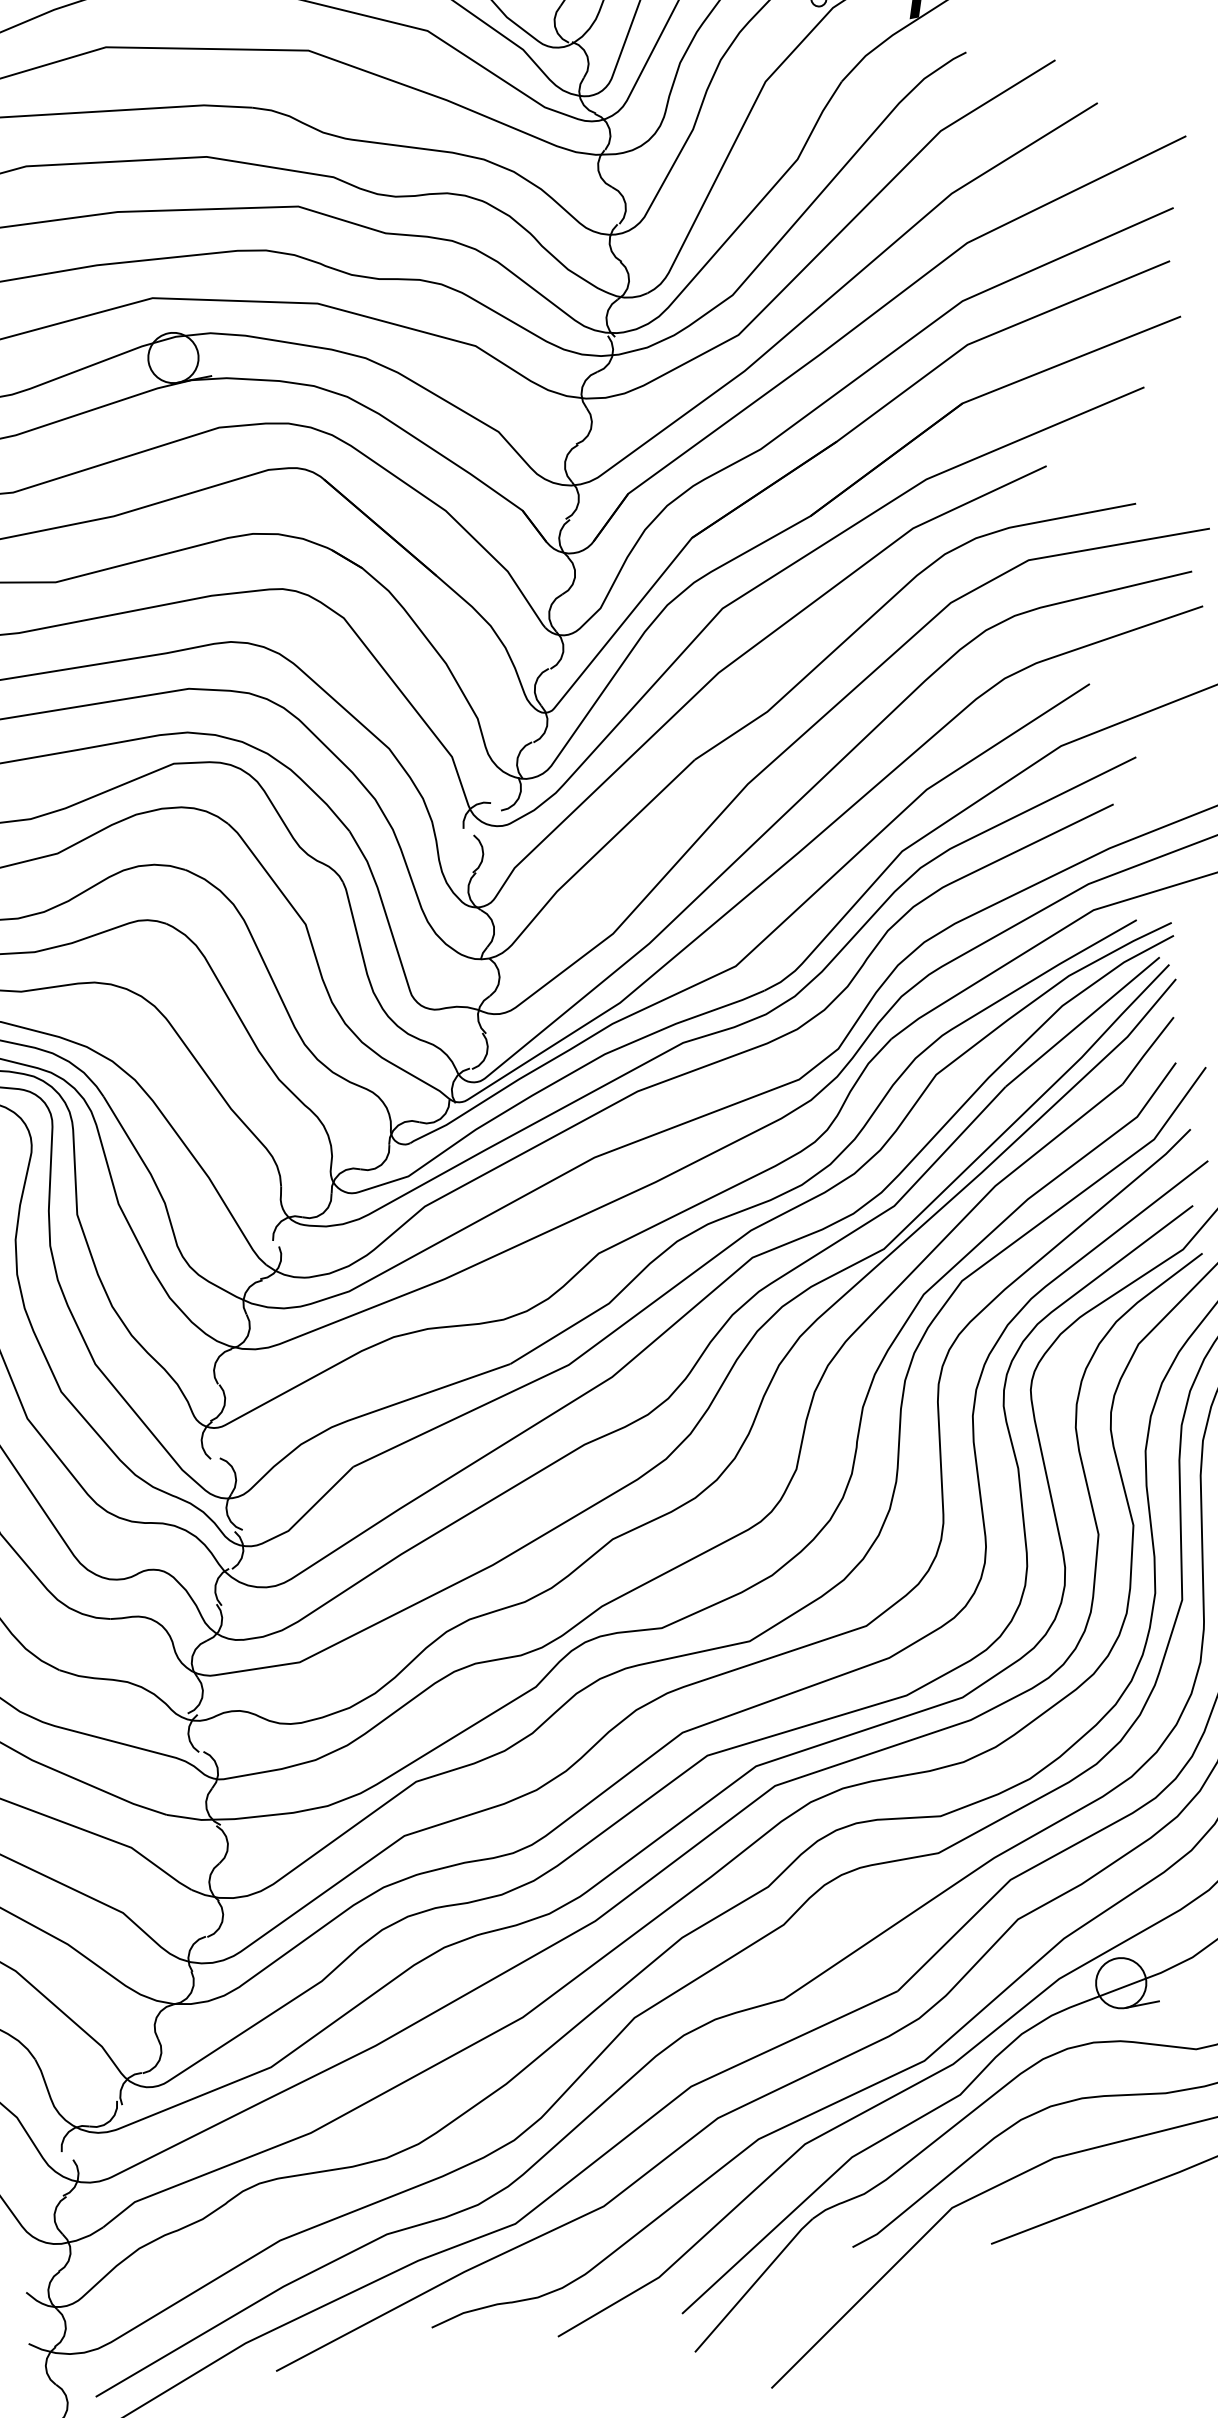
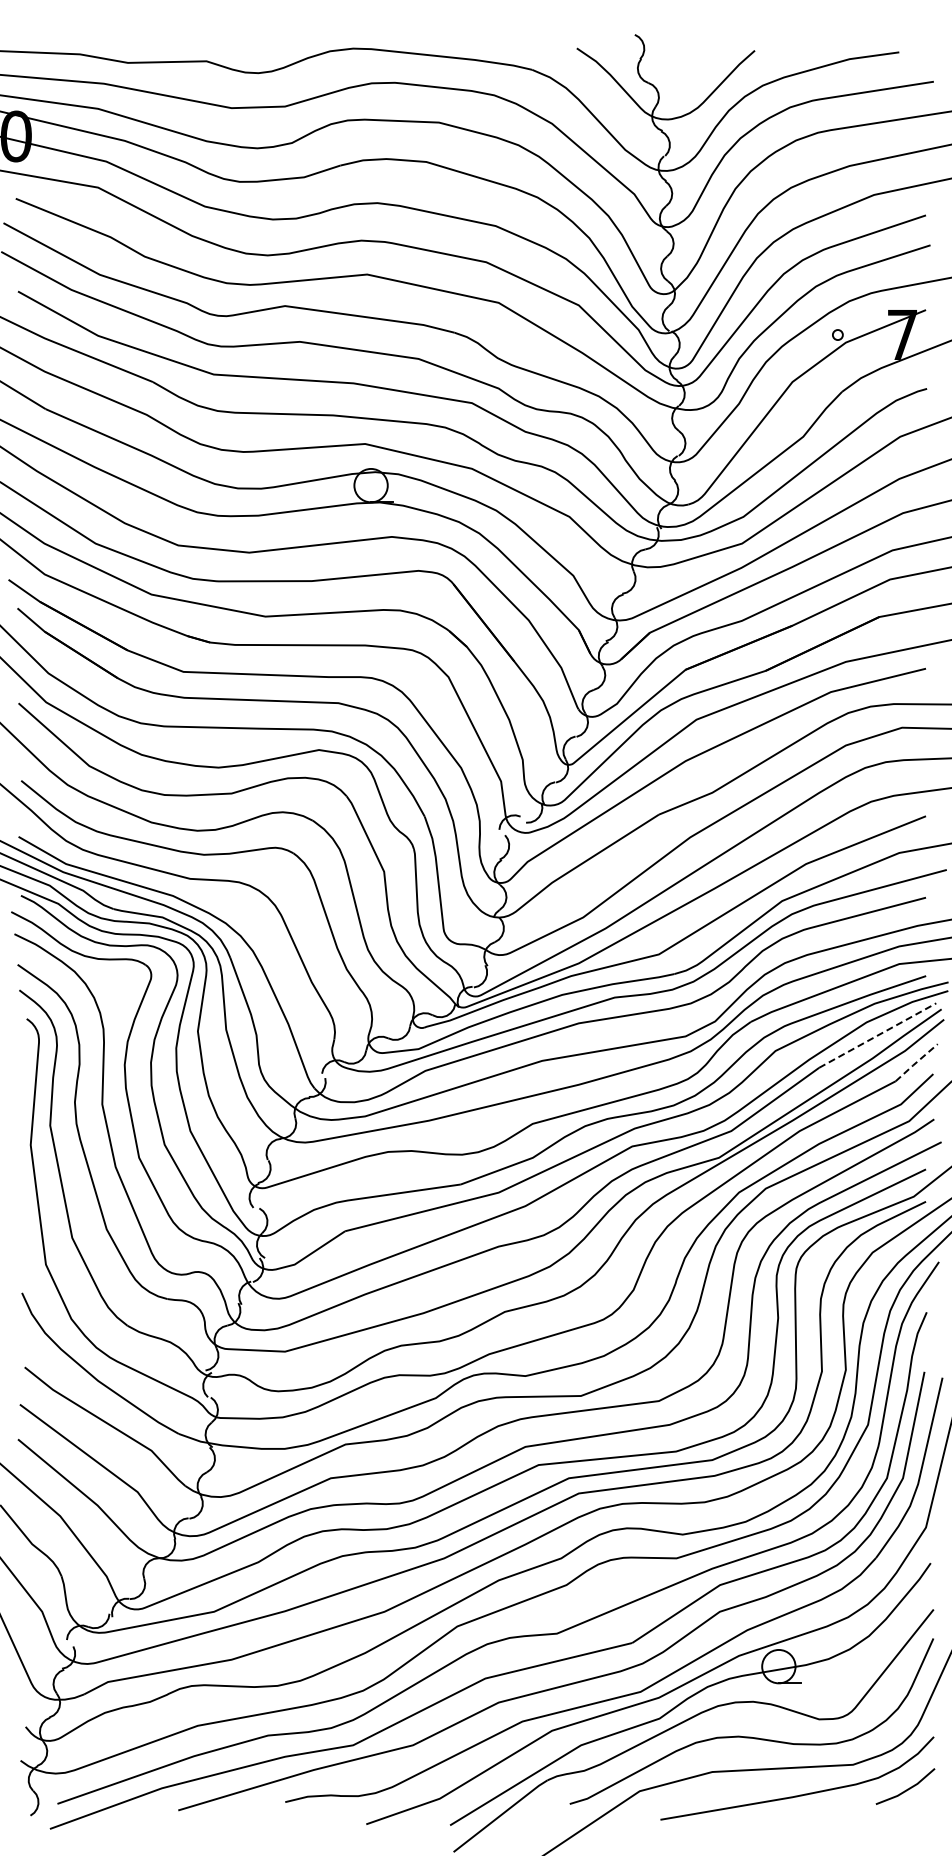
line: (1082, 1022) -> (877, 1035), solid -> dashed
line: (1147, 1050) -> (916, 1062), solid -> dashed

